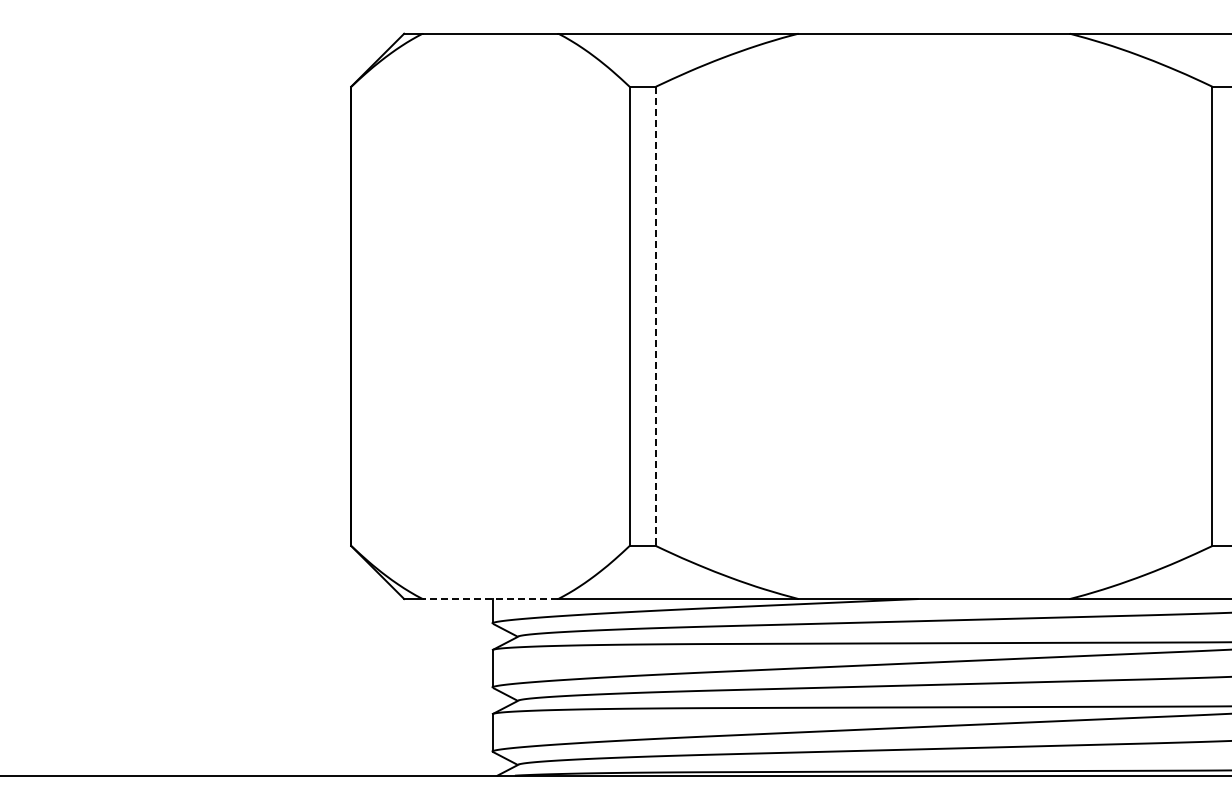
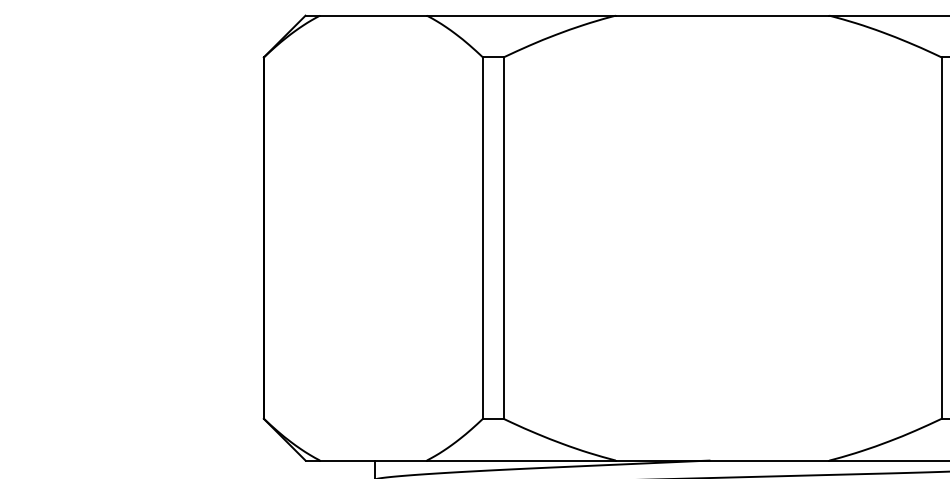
line: (655, 316) -> (503, 238), dashed -> solid
line: (490, 599) -> (373, 460), dashed -> solid

